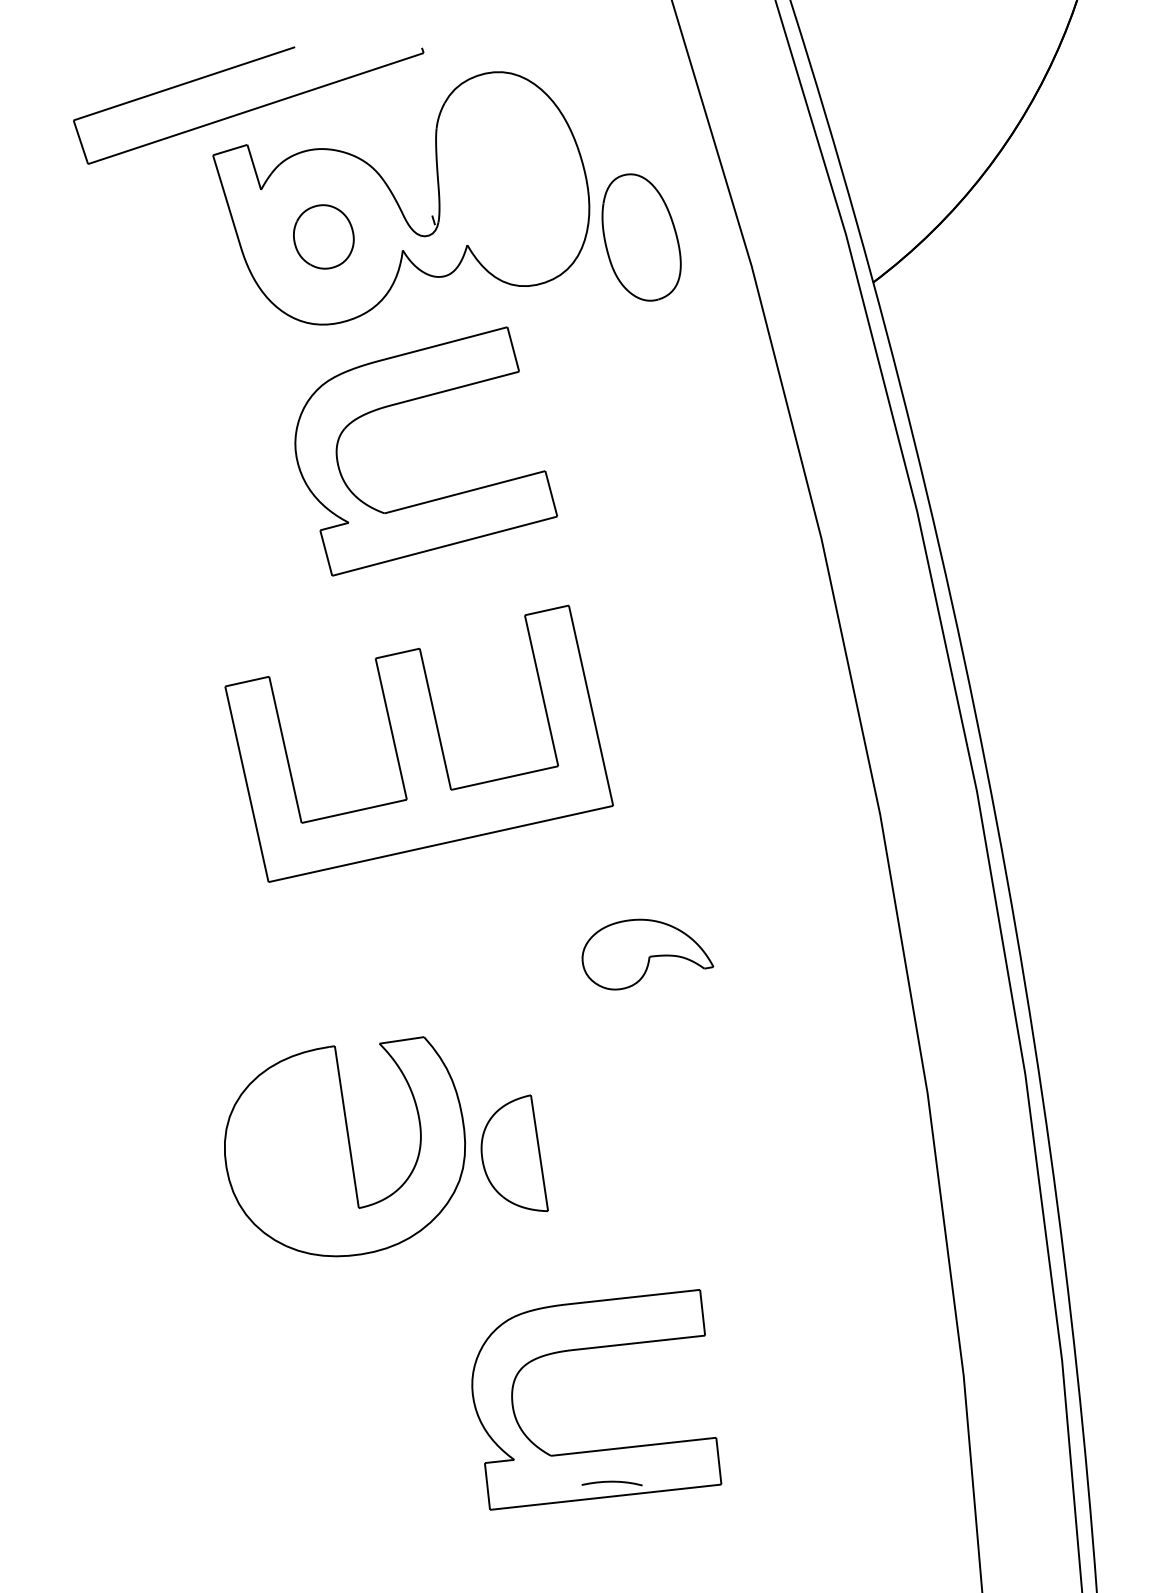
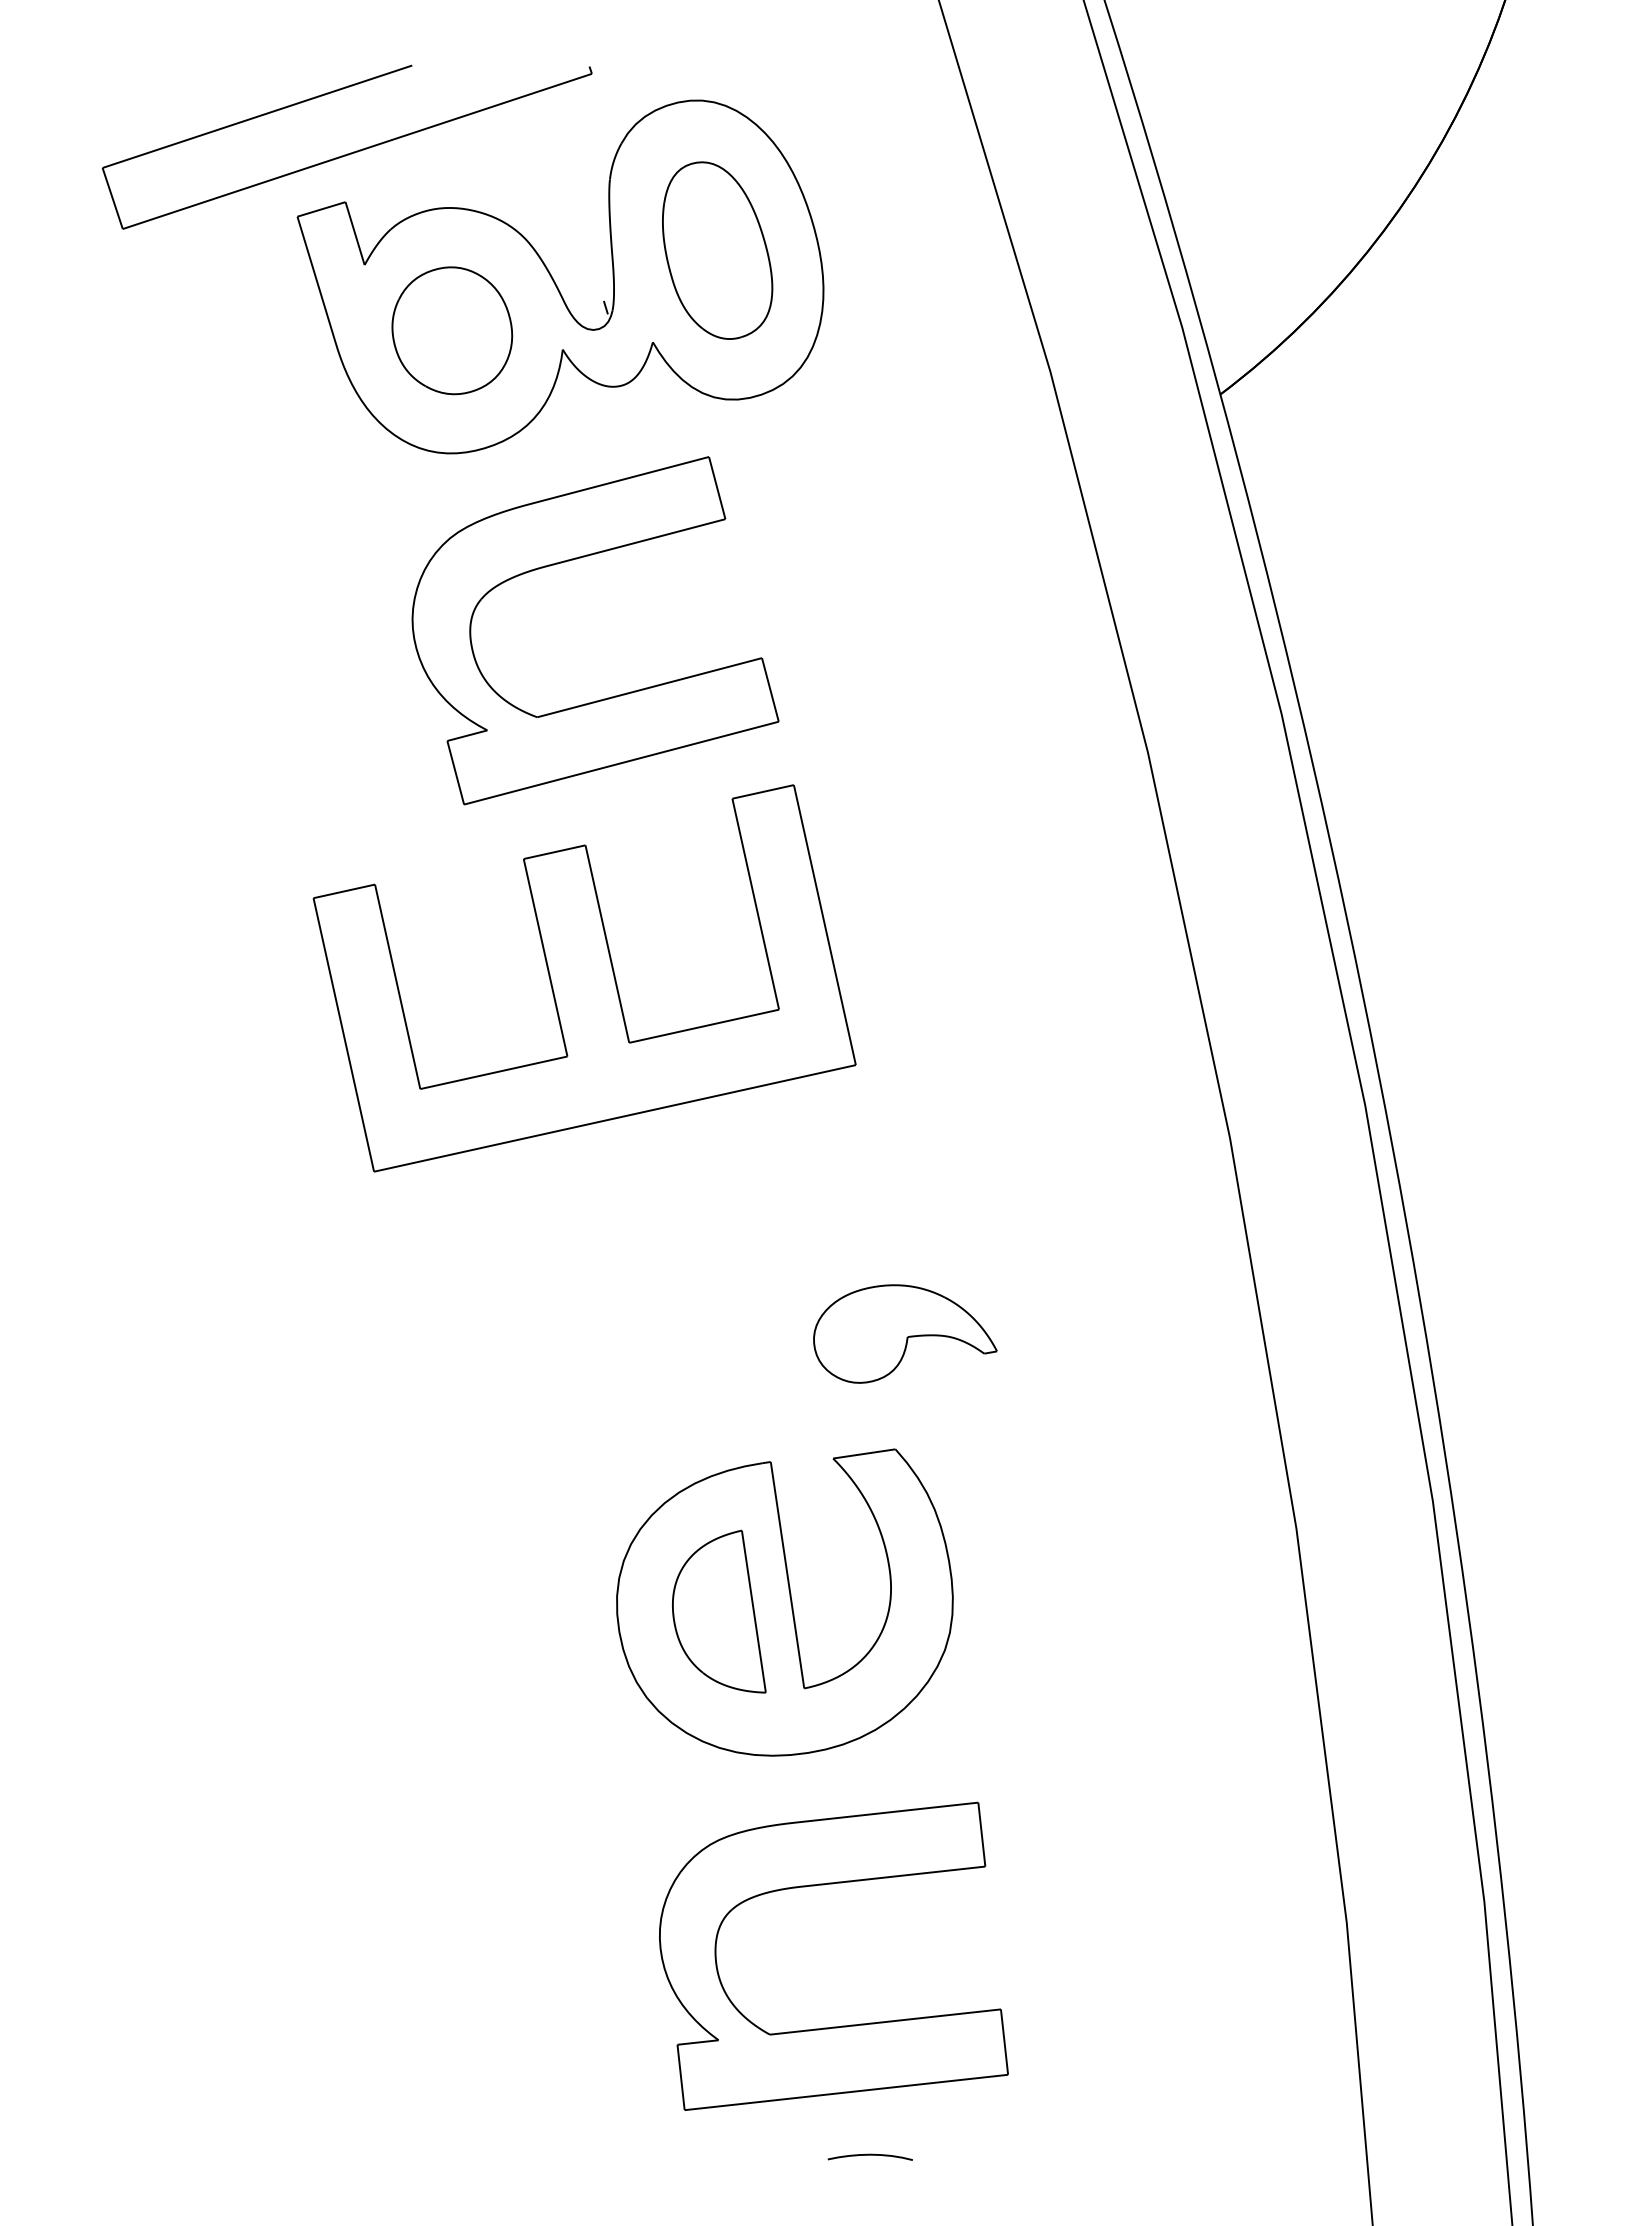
part: (323, 236) -> (452, 330), size x1.43
part: (641, 237) -> (717, 250), moved
part: (419, 743) -> (584, 978), moved
part: (344, 1146) -> (784, 1602), moved
curve: (611, 1482) -> (869, 2155), moved

